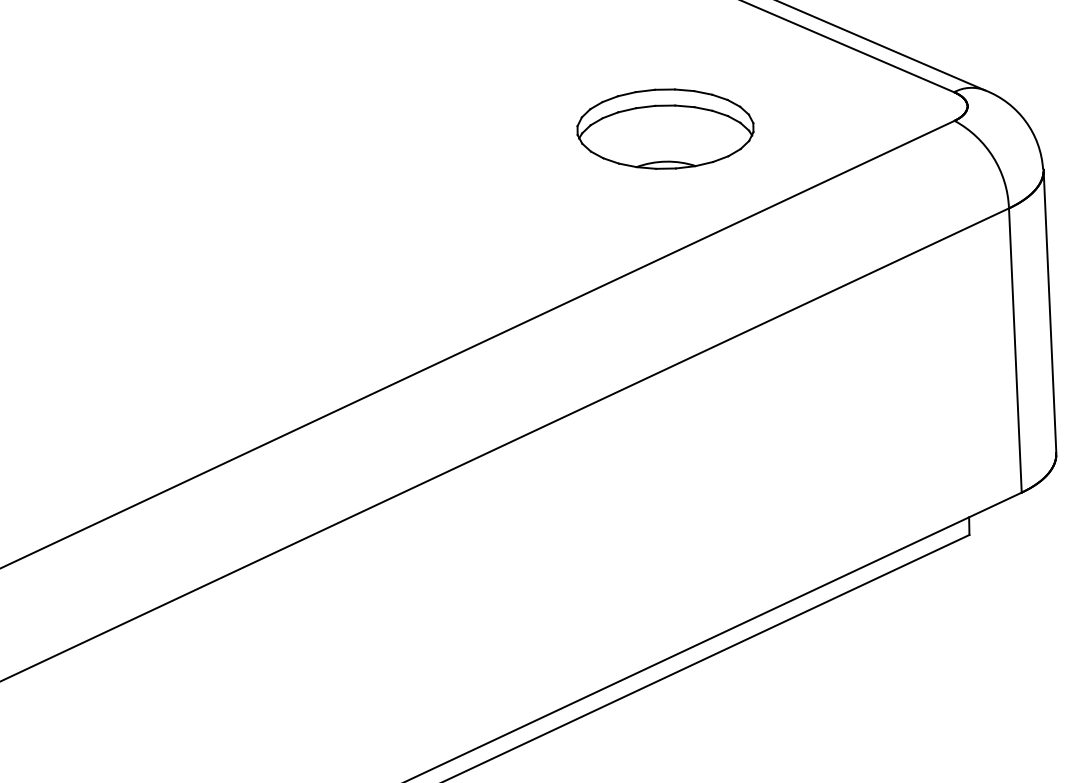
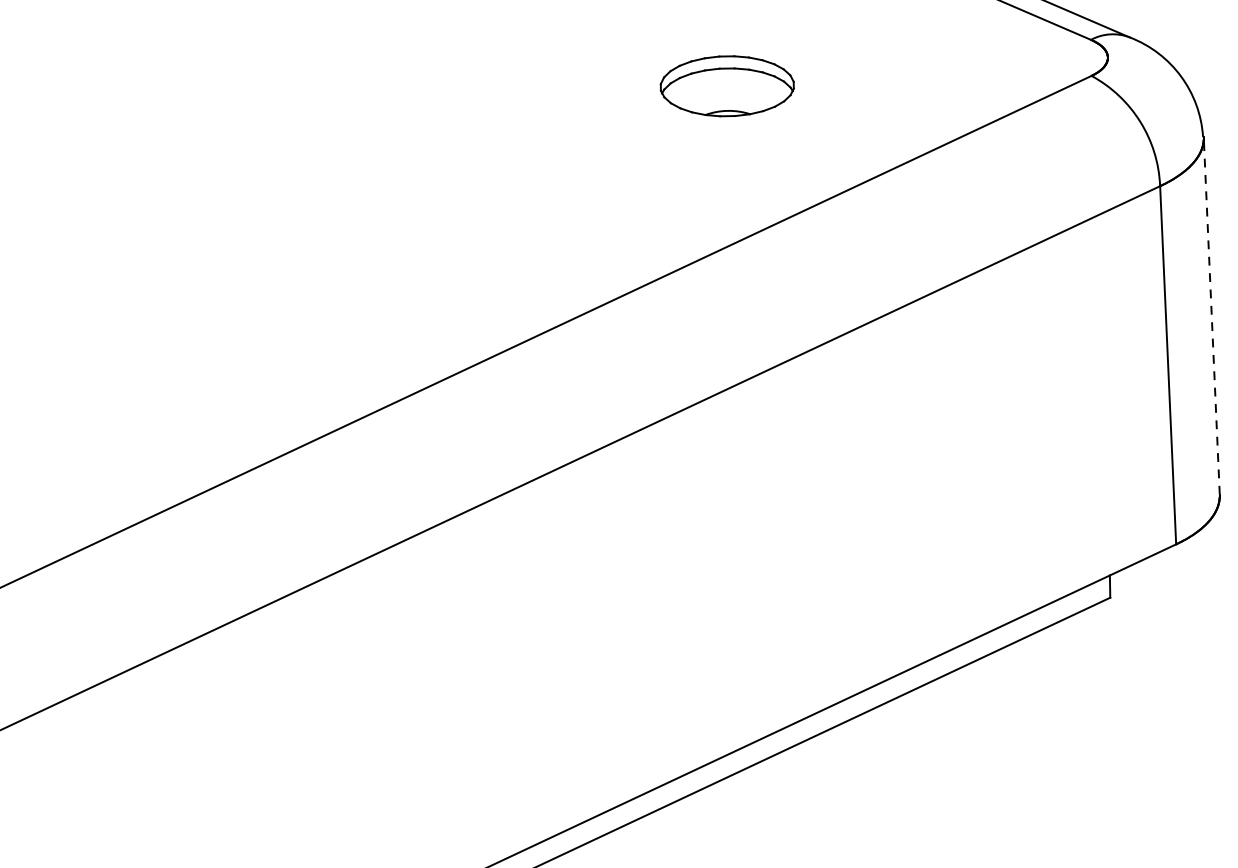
part: (665, 128) -> (727, 85), size x0.6
line: (1049, 311) -> (1211, 316), solid -> dashed

